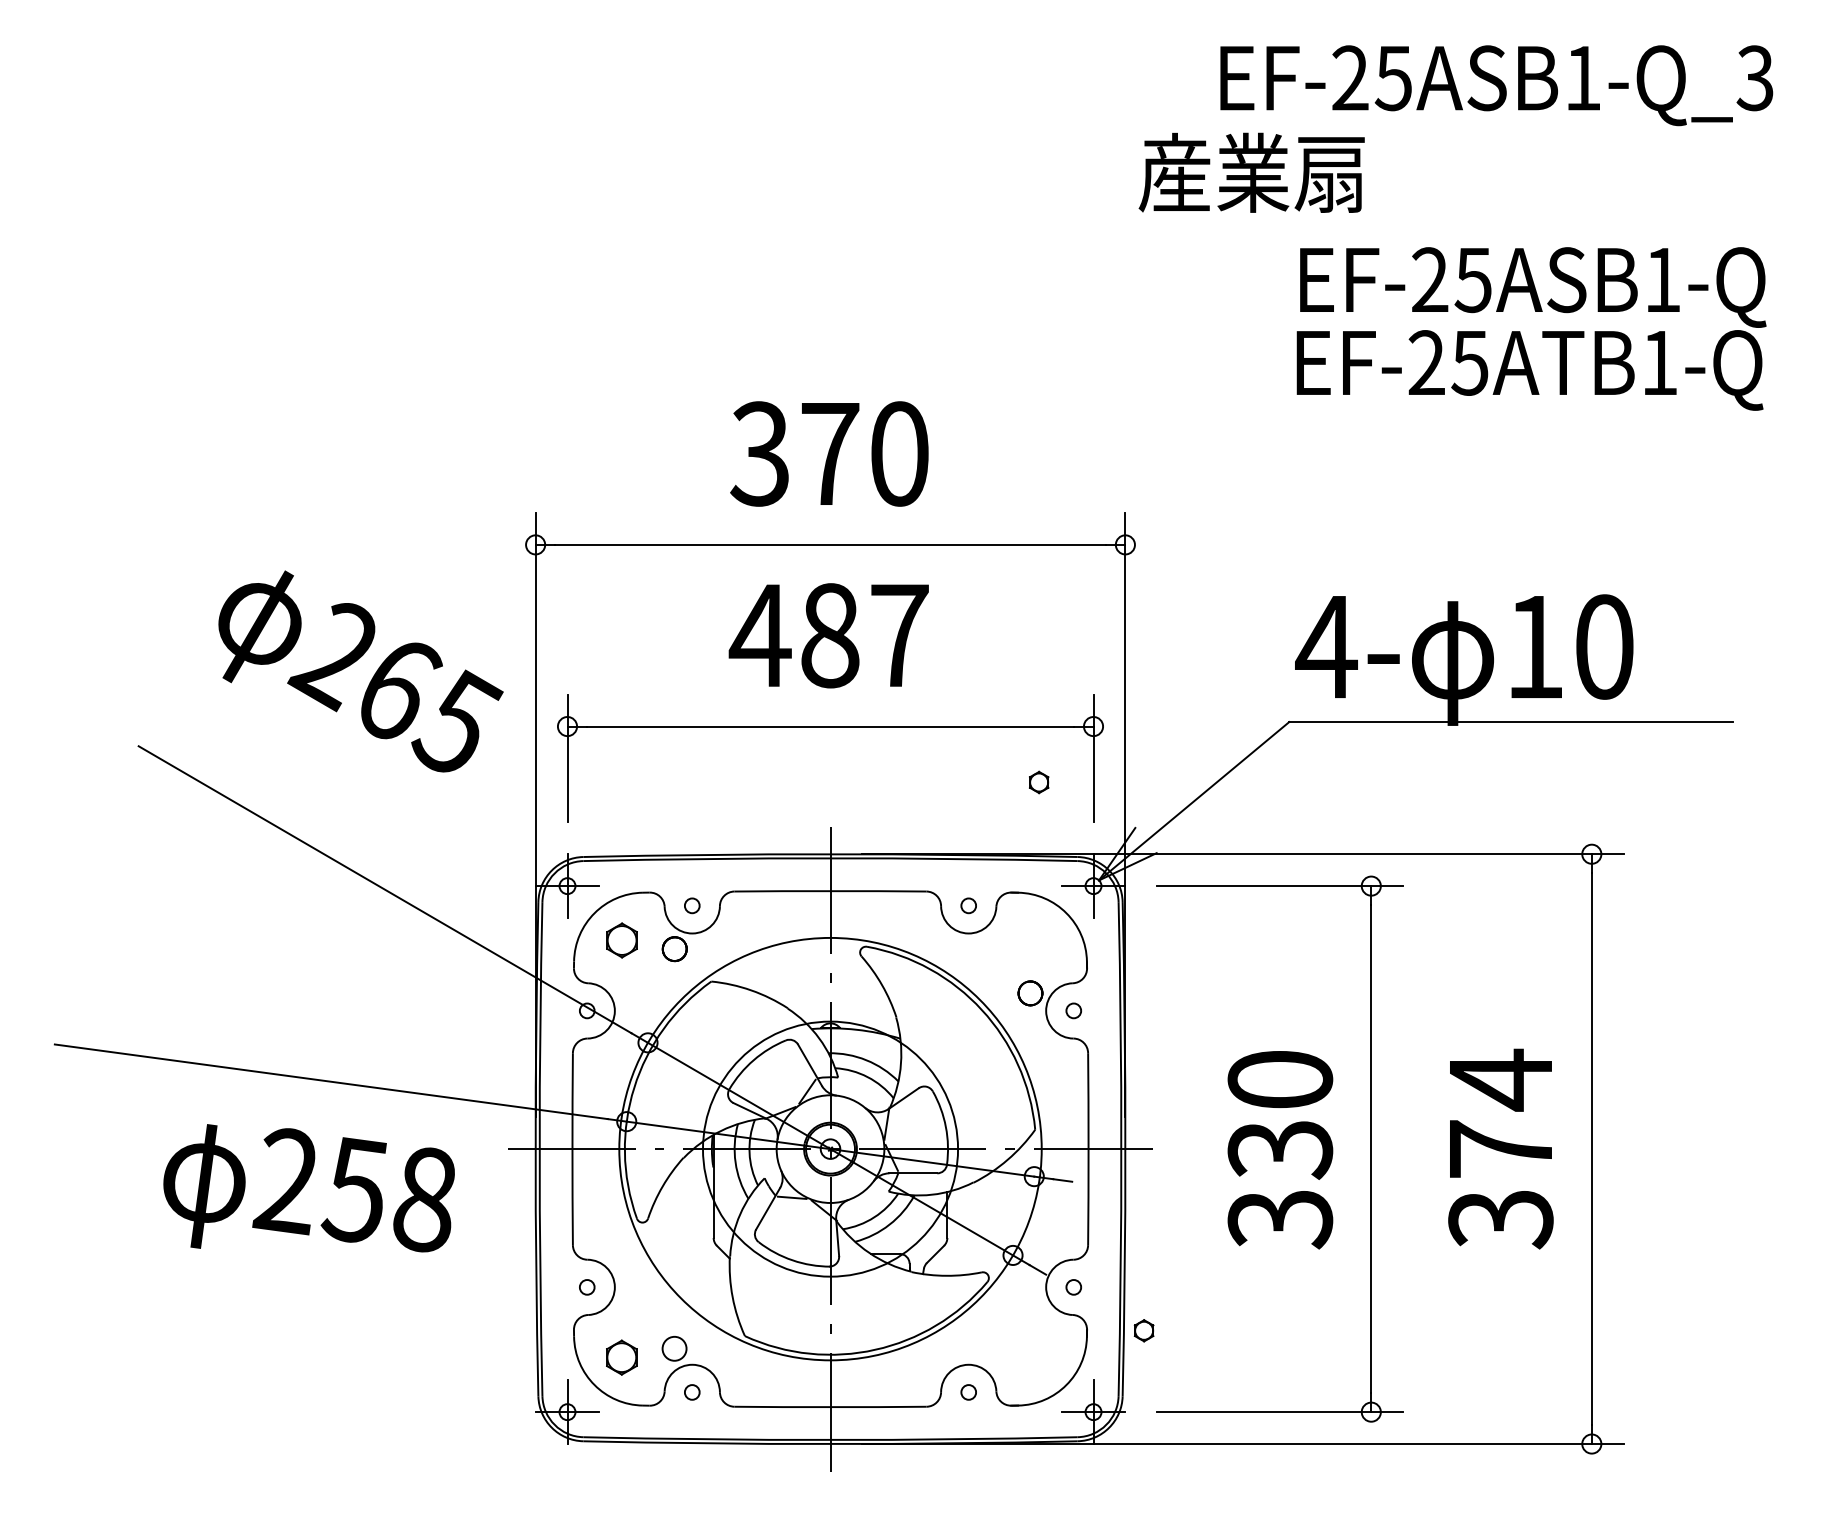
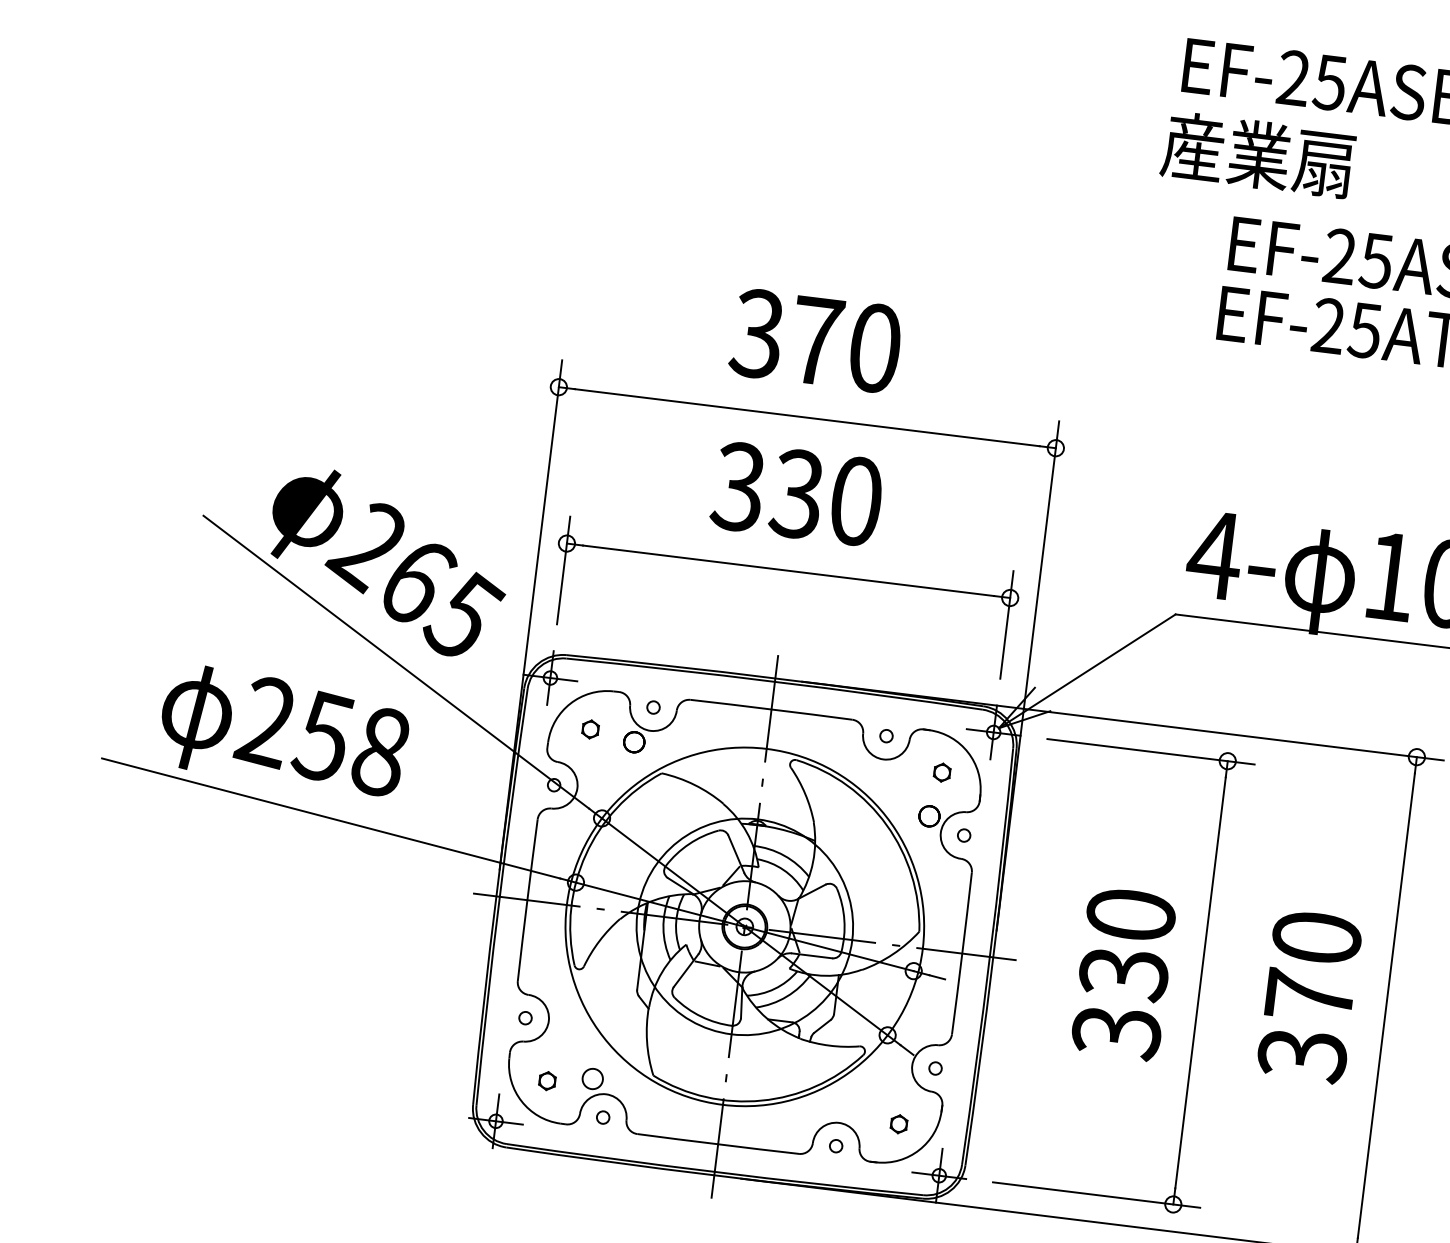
text: (1251, 172) -> (1257, 154), moved
text: (828, 635) -> (796, 493), 487 -> 330
text: (360, 671) -> (387, 562), moved
part: (1039, 782) -> (942, 772), moved
part: (621, 940) -> (590, 729), size x0.62
text: (1500, 1079) -> (1316, 937), 374 -> 370
text: (308, 1188) -> (283, 730), moved
part: (1143, 1330) -> (898, 1123), moved
part: (621, 1357) -> (547, 1080), size x0.62

